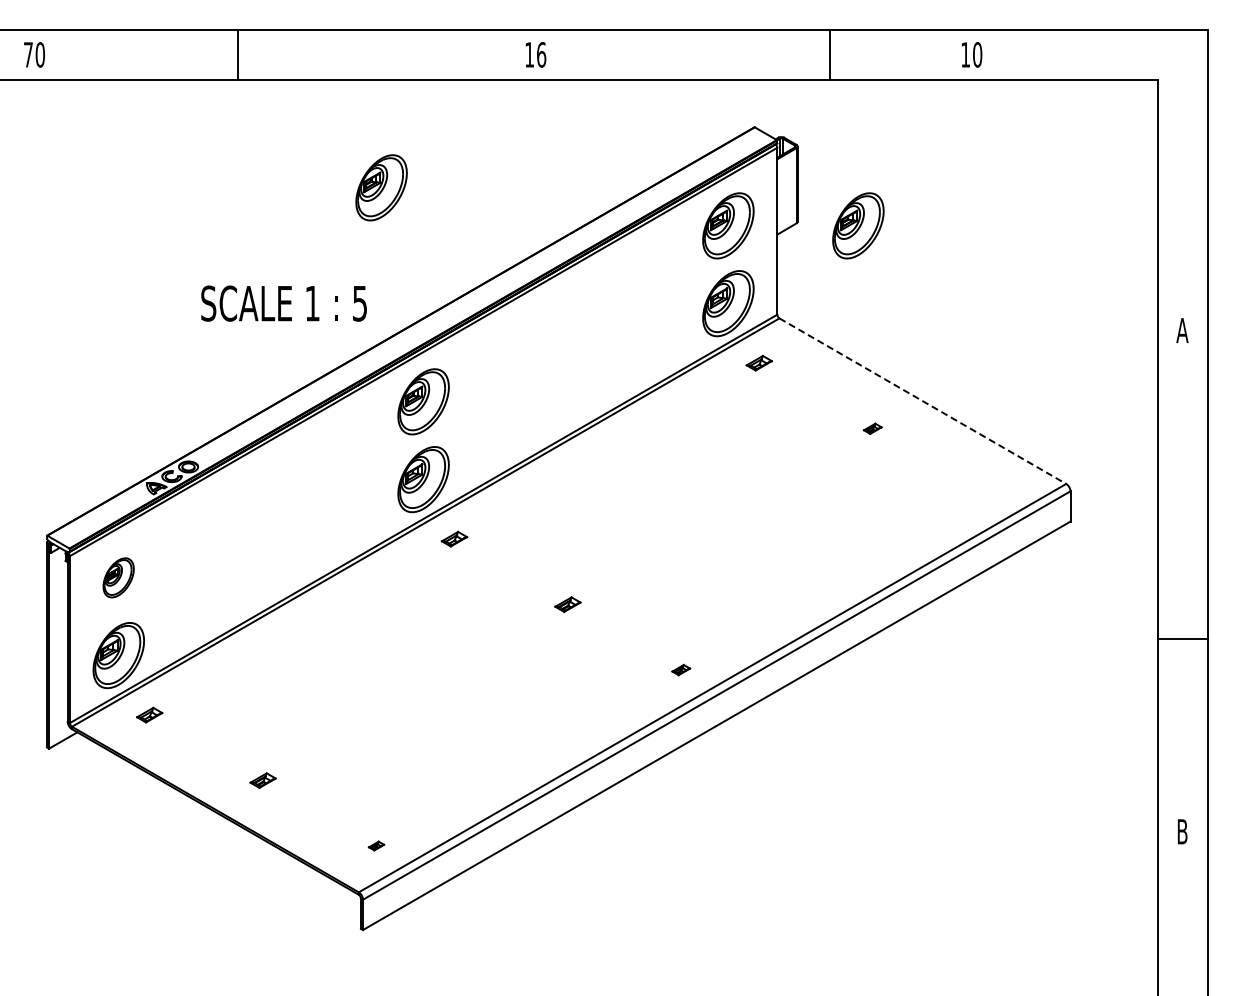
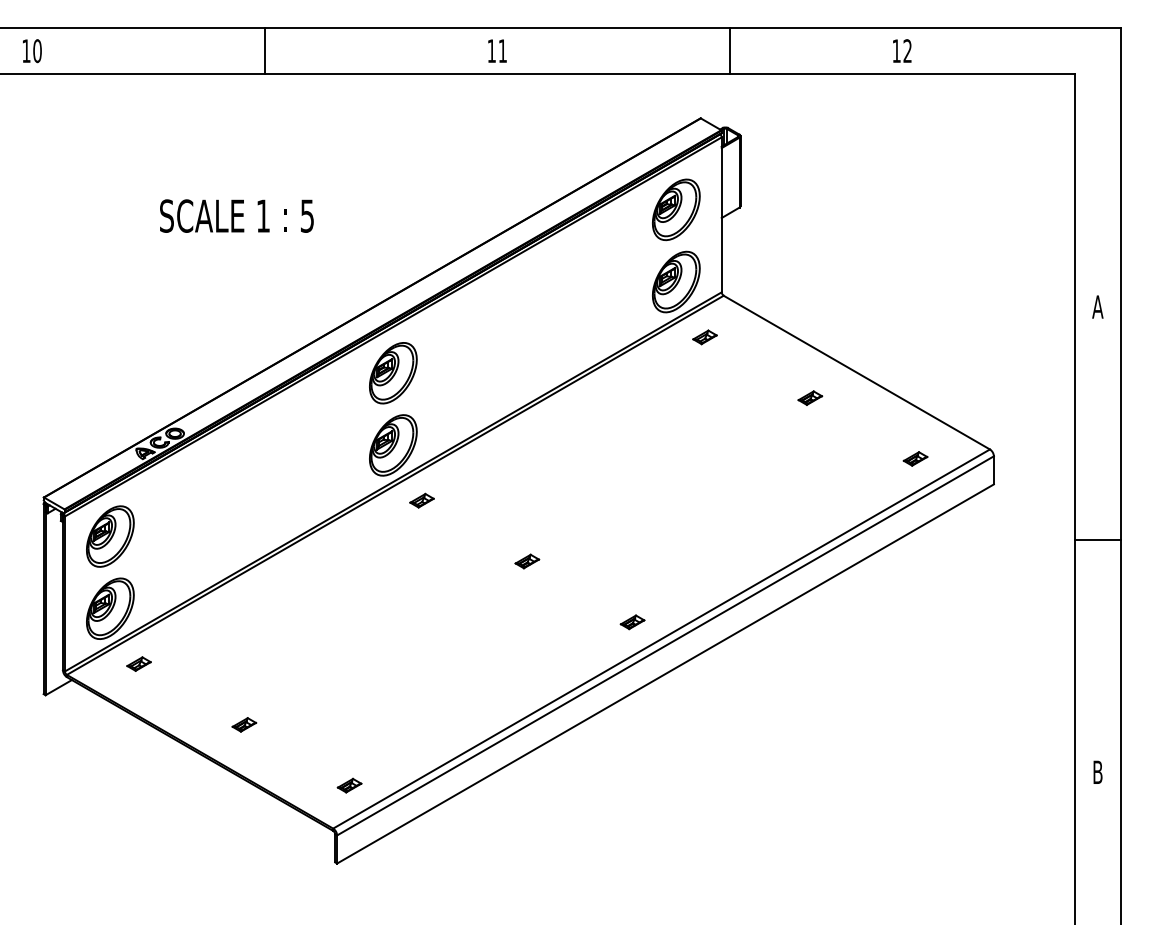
text: (28, 54) -> (26, 50), 70 -> 10
line: (238, 54) -> (265, 50), moved
text: (541, 54) -> (502, 50), 16 -> 11
line: (829, 54) -> (730, 50), moved
text: (977, 54) -> (907, 50), 10 -> 12
part: (381, 187) -> (354, 174), removed
part: (858, 225) -> (797, 209), removed
text: (283, 303) -> (236, 216), moved
line: (922, 401) -> (856, 372), dashed -> solid
part: (872, 428) -> (810, 397), size x1.43
part: (985, 493) -> (915, 458), added
part: (118, 577) -> (110, 536), size x1.67
line: (1182, 639) -> (1097, 540), moved
part: (680, 669) -> (631, 621), size x1.43
part: (376, 845) -> (349, 785), size x1.67

